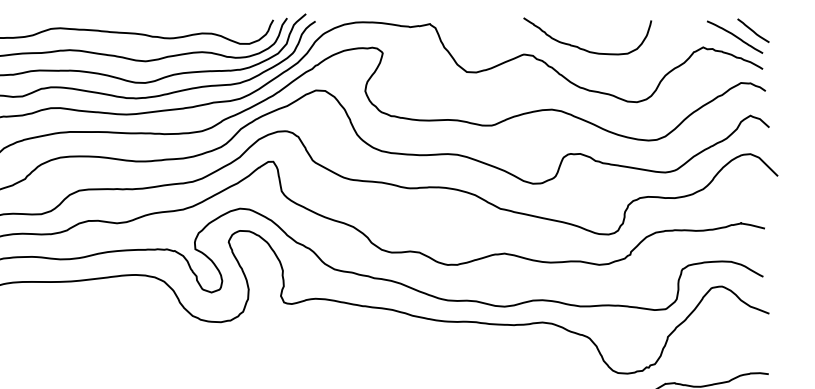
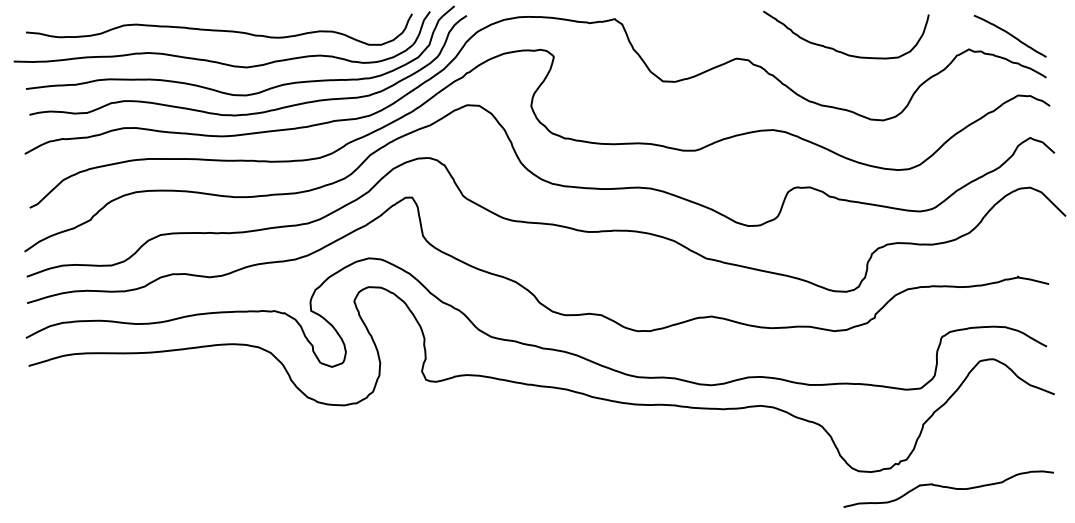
curve: (752, 30) -> (1033, 27), removed
curve: (584, 49) -> (842, 51), moved

